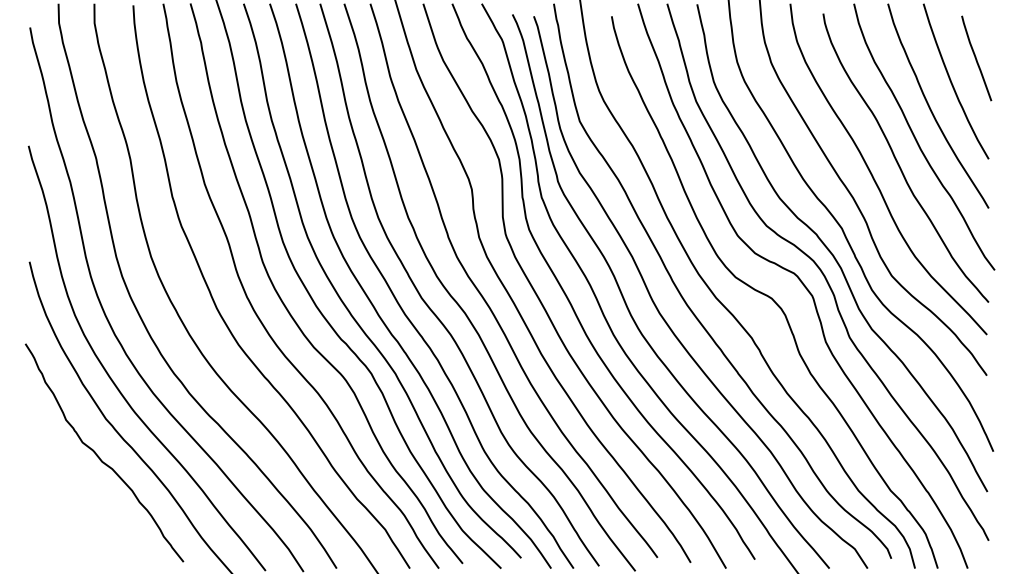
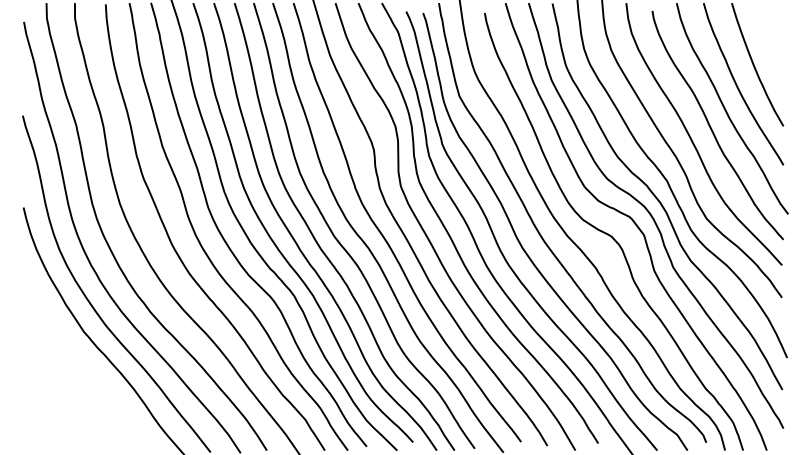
curve: (976, 58) -> (773, 46), removed
curve: (98, 456) -> (78, 361), removed

